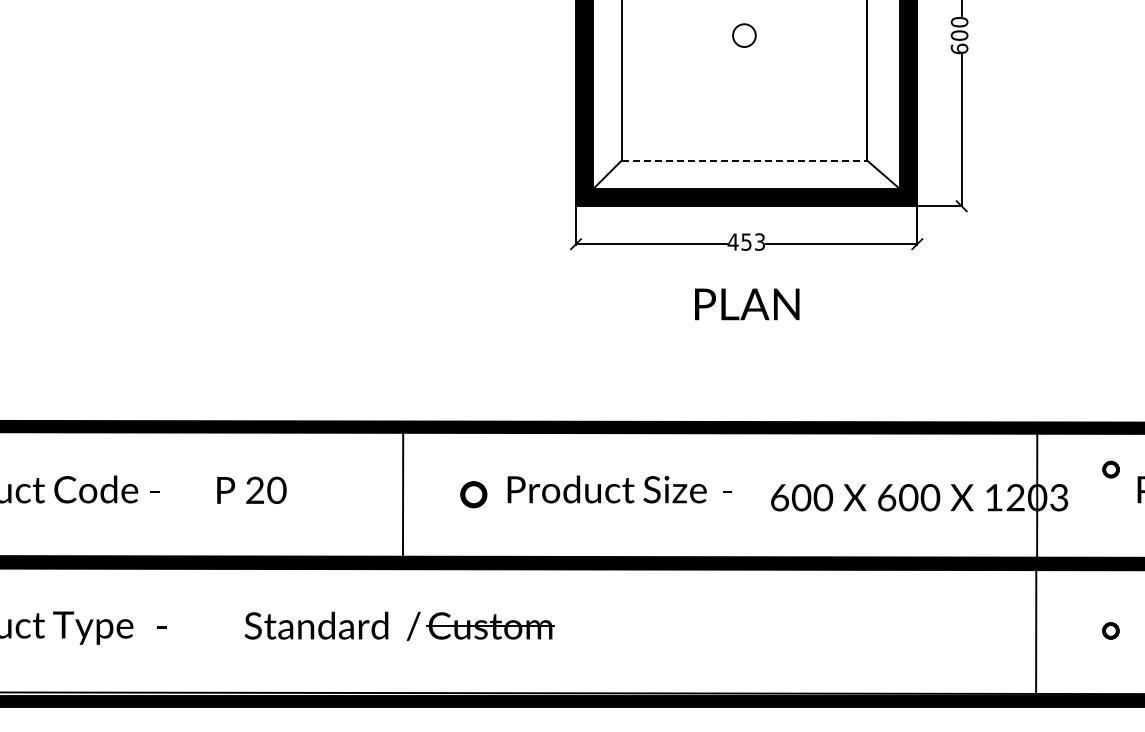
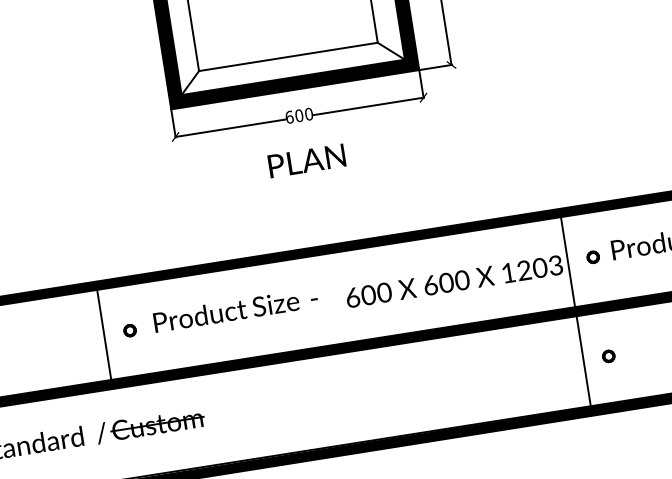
line: (744, 160) -> (288, 56), dashed -> solid
text: (746, 241) -> (299, 115), 453 -> 600
part: (1110, 469) -> (592, 257), moved
line: (402, 494) -> (103, 334), moved
part: (473, 494) -> (129, 330), size x0.62
line: (1037, 494) -> (568, 261), moved
line: (1036, 630) -> (583, 360), moved

